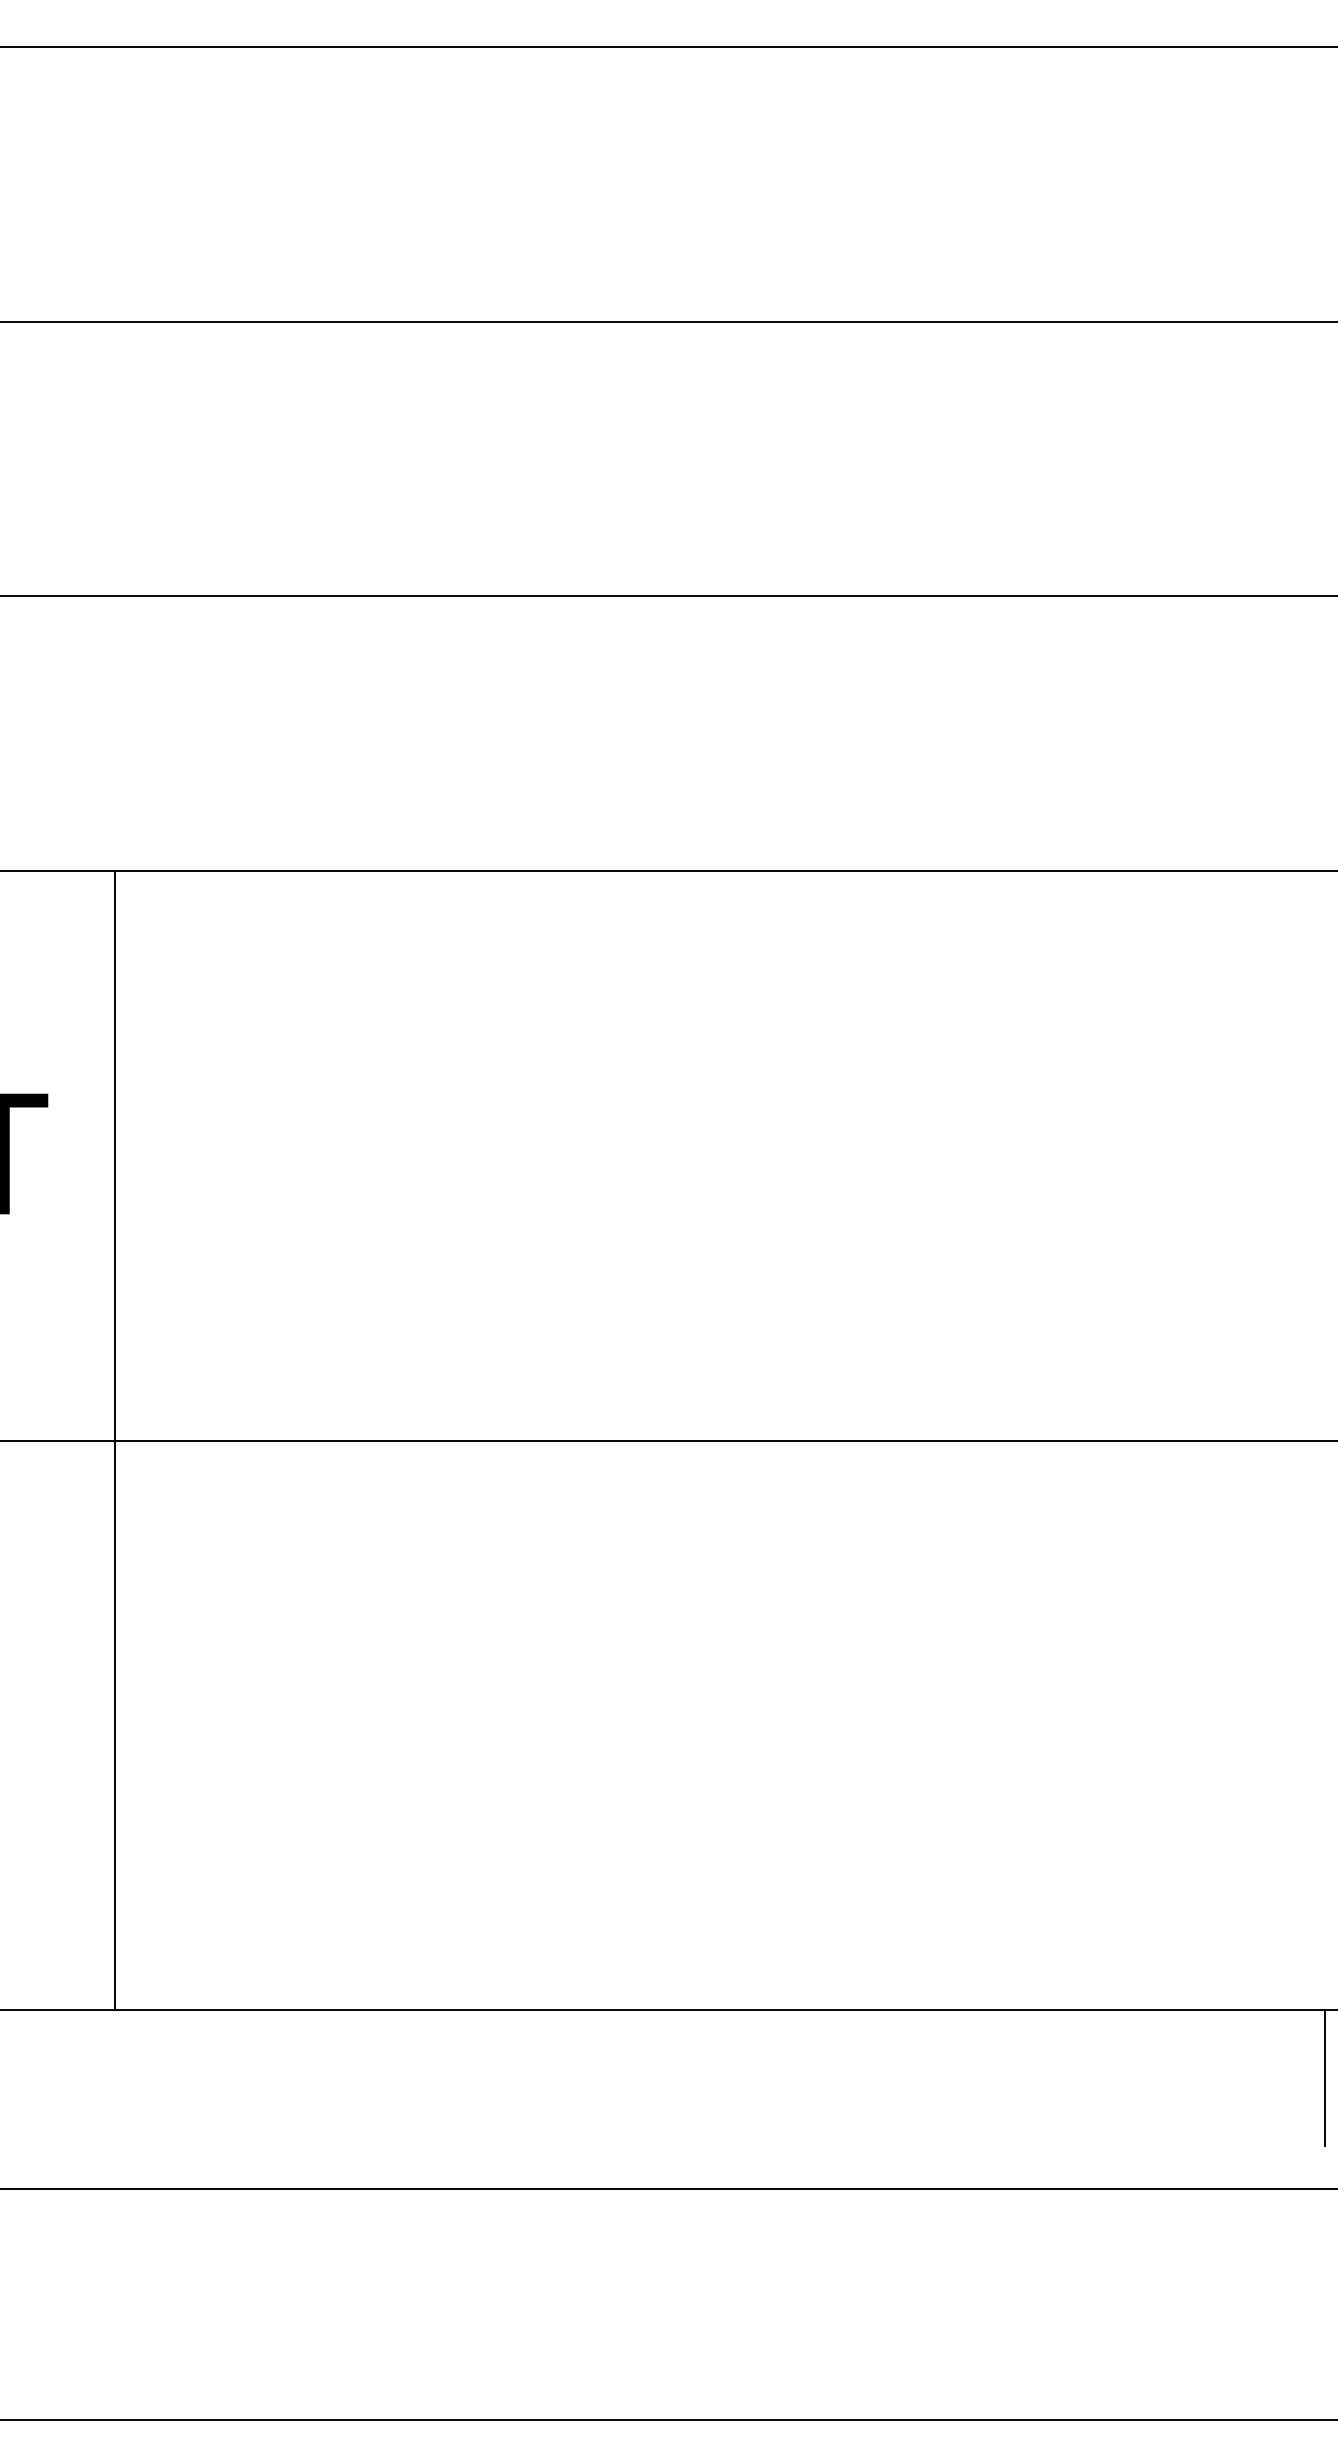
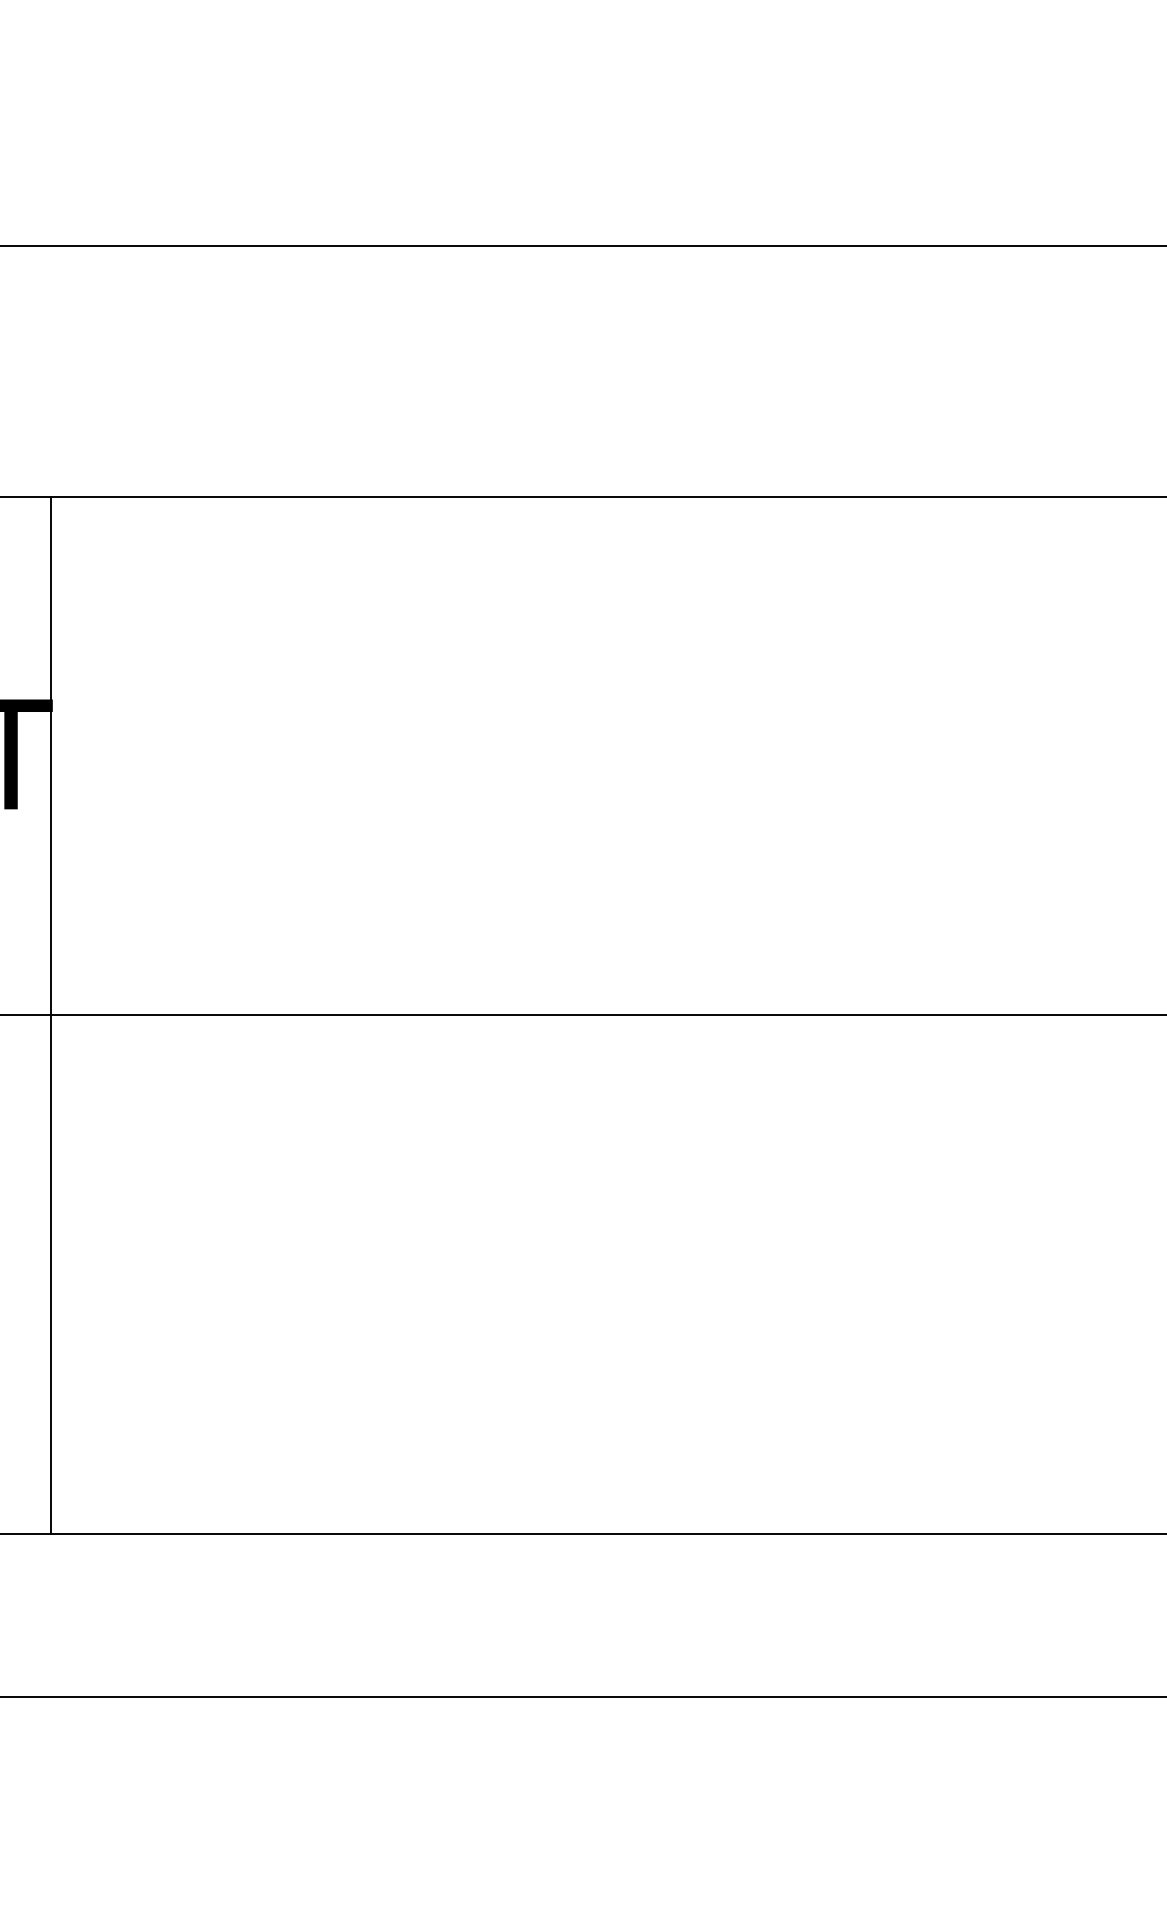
line: (114, 1440) -> (50, 1015), moved

